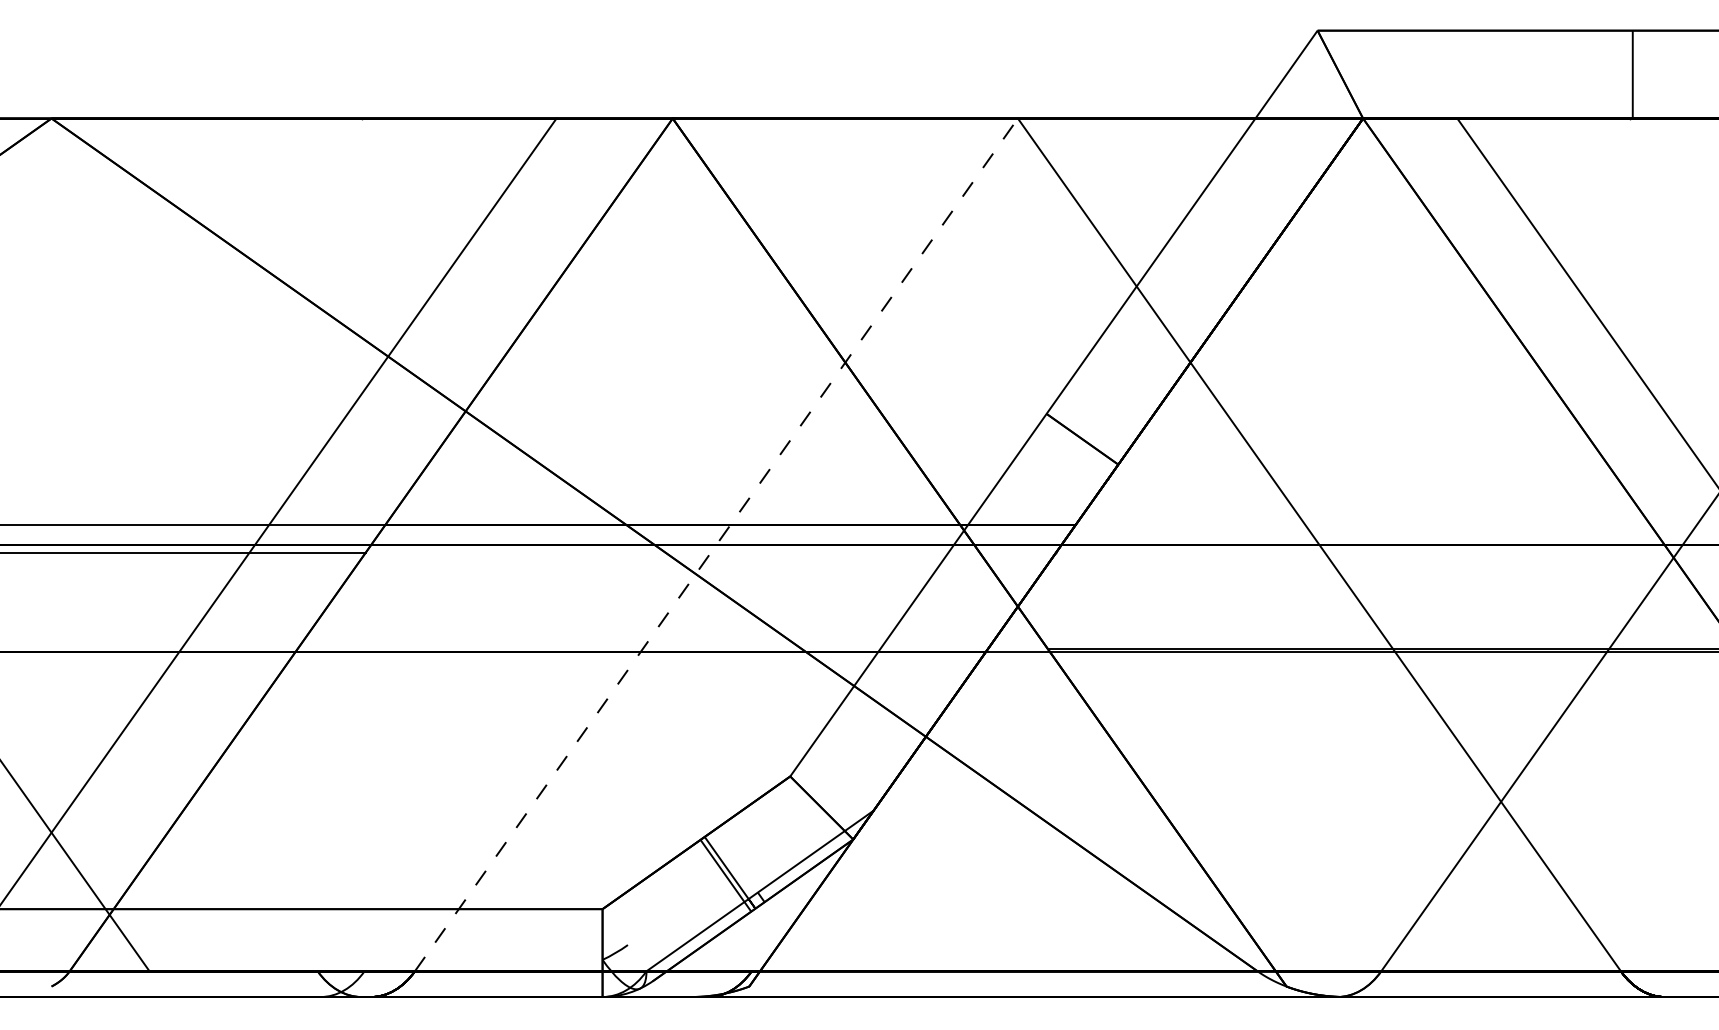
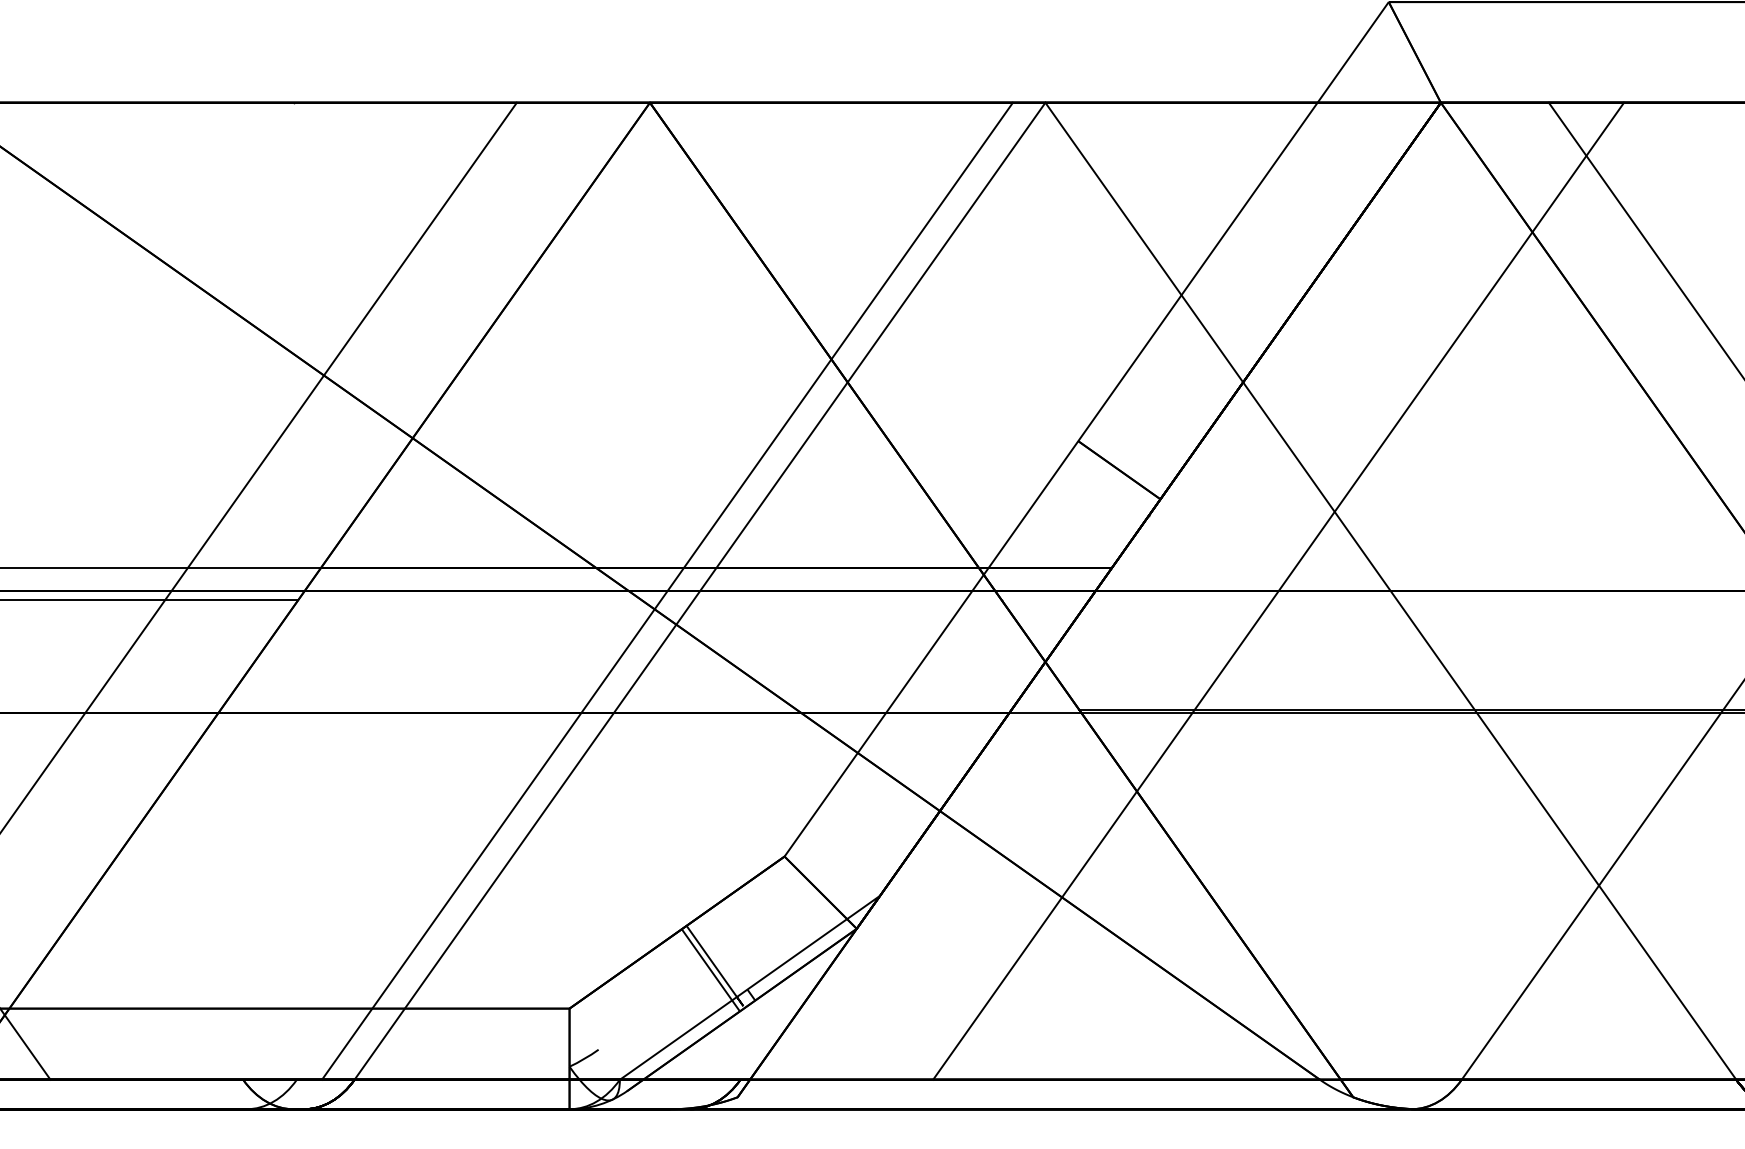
line: (687, 544) -> (666, 590), added
line: (716, 544) -> (700, 590), dashed -> solid
line: (1220, 544) -> (1277, 590), added

